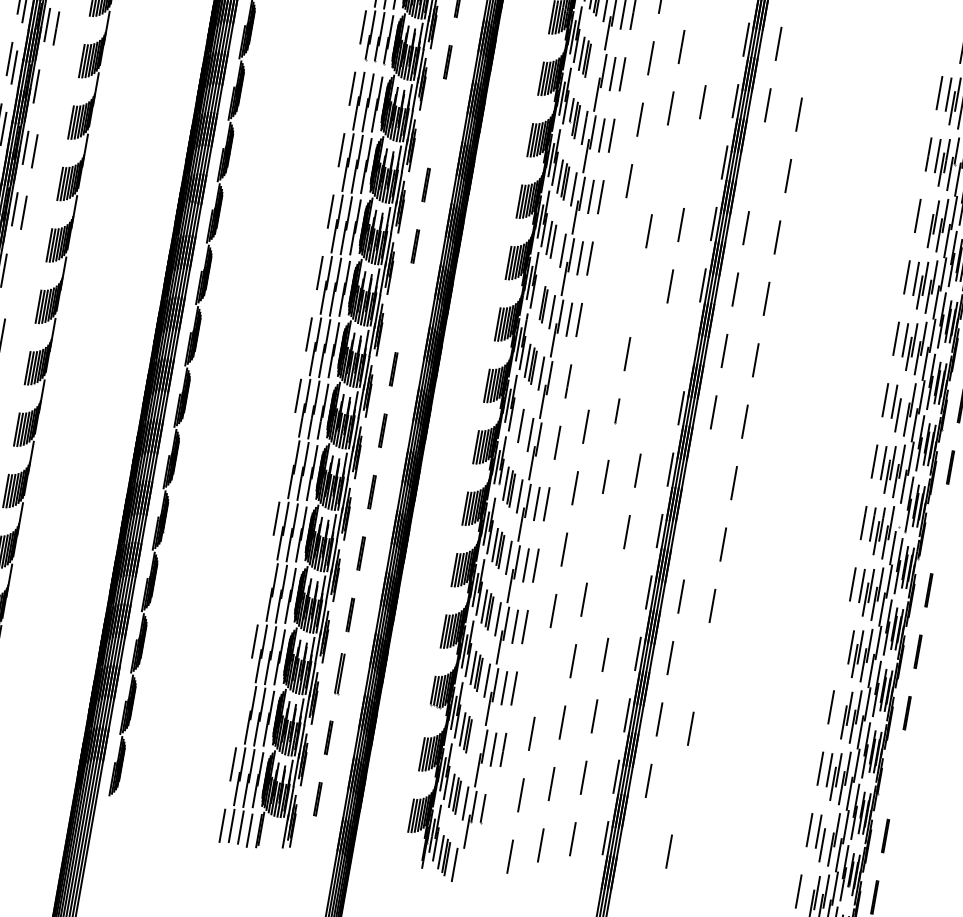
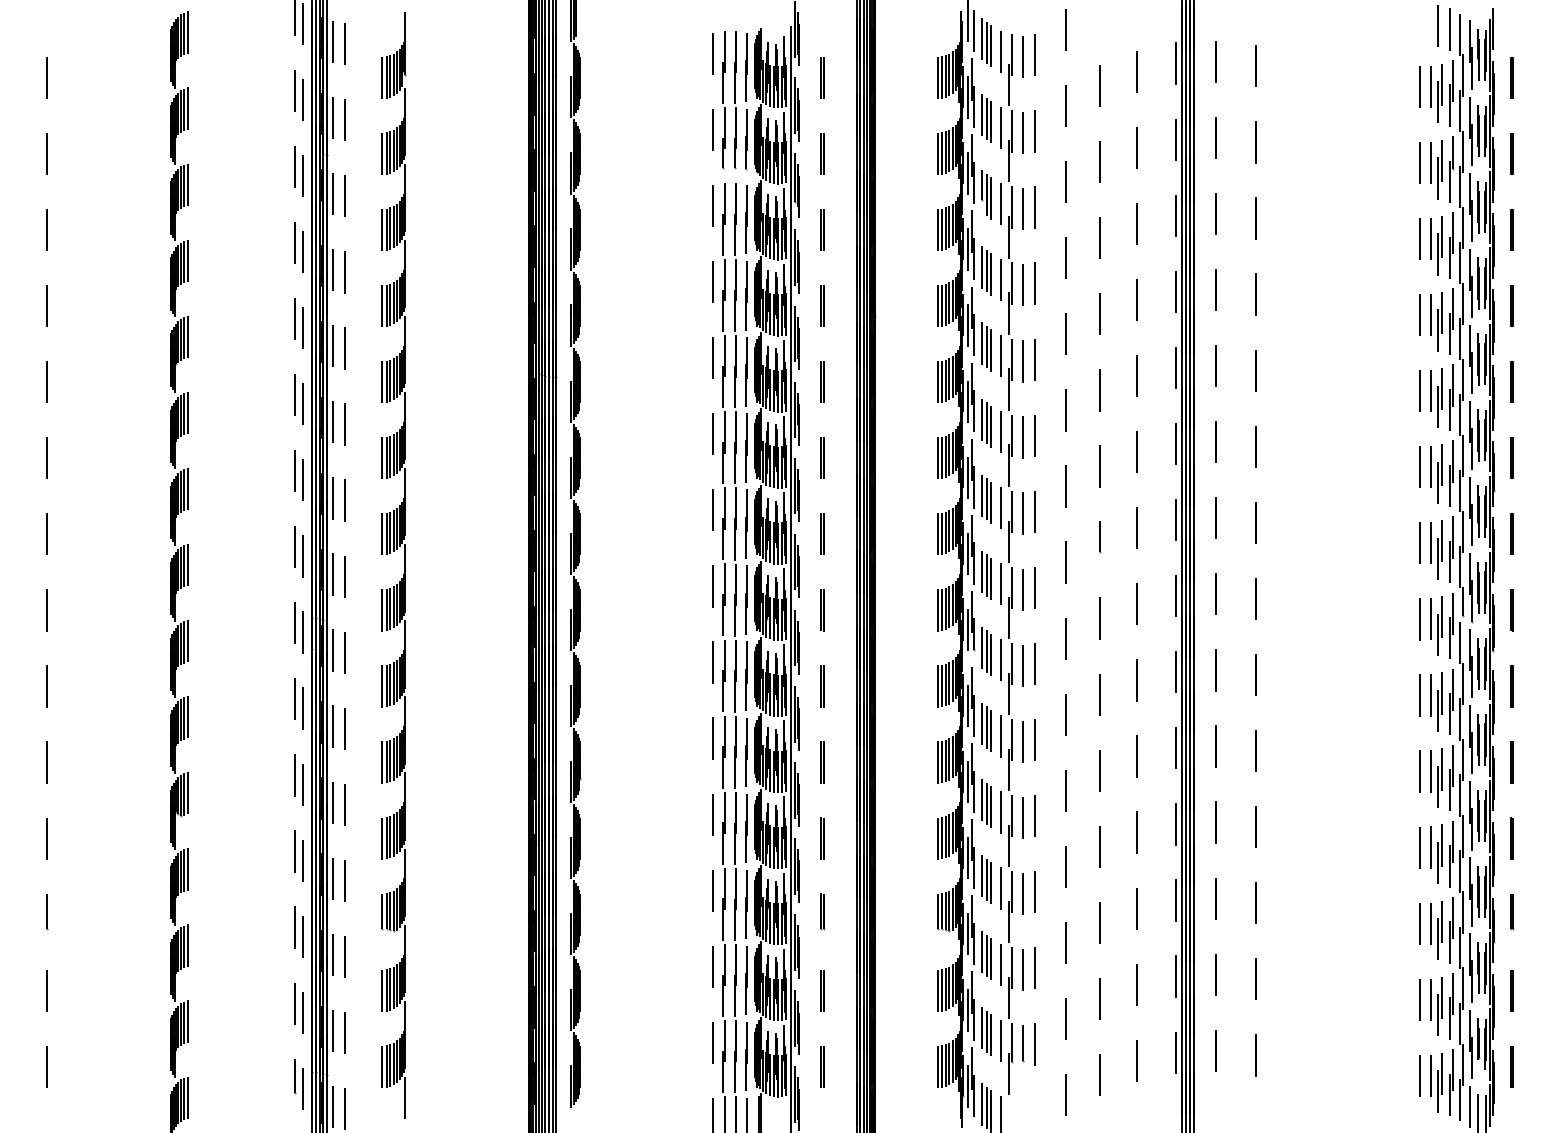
line: (713, 40) -> (1136, 71), added
line: (809, 53) -> (1255, 66), added
line: (595, 66) -> (1000, 127), added
line: (45, 90) -> (345, 272), added
line: (436, 123) -> (821, 229), added
line: (692, 163) -> (1137, 223), added
line: (757, 166) -> (1216, 213), added
line: (660, 170) -> (1100, 238), added
line: (926, 217) -> (1430, 238), added
line: (618, 242) -> (1065, 334), added
line: (555, 244) -> (990, 350), added
line: (13, 274) -> (345, 500), added
line: (638, 292) -> (1100, 390), added
line: (538, 299) -> (981, 419), added
line: (607, 304) -> (1065, 410), added
line: (403, 307) -> (821, 457), added
line: (692, 346) -> (1176, 443), added
line: (658, 347) -> (1136, 451), added
line: (596, 365) -> (1065, 486), added
line: (558, 381) -> (1022, 513), added
line: (903, 402) -> (1442, 465), added
line: (648, 409) -> (1137, 528), added
line: (516, 422) -> (981, 571), added
line: (523, 428) -> (990, 578), added
line: (547, 442) -> (1022, 589), added
line: (287, 457) -> (713, 662), added
line: (702, 473) -> (1215, 593), added
line: (900, 514) -> (1462, 601), added
line: (939, 528) -> (1511, 610), added
line: (692, 535) -> (1216, 670), added
line: (594, 538) -> (1099, 694), added
line: (265, 579) -> (712, 814), added
line: (616, 593) -> (1137, 756), added
line: (841, 645) -> (1419, 771), added
line: (701, 667) -> (1255, 827), added
line: (542, 672) -> (1065, 866), added
part: (340, 673) -> (822, 911), size x0.71
line: (244, 702) -> (713, 966), added
line: (839, 708) -> (1430, 847), added
line: (476, 741) -> (1000, 964), added
line: (896, 772) -> (1512, 912), added
line: (679, 790) -> (1255, 979), added
line: (492, 811) -> (1034, 1044), added
line: (828, 831) -> (1442, 997), added
line: (637, 841) -> (1215, 1050), added
line: (807, 892) -> (1430, 1075), added

